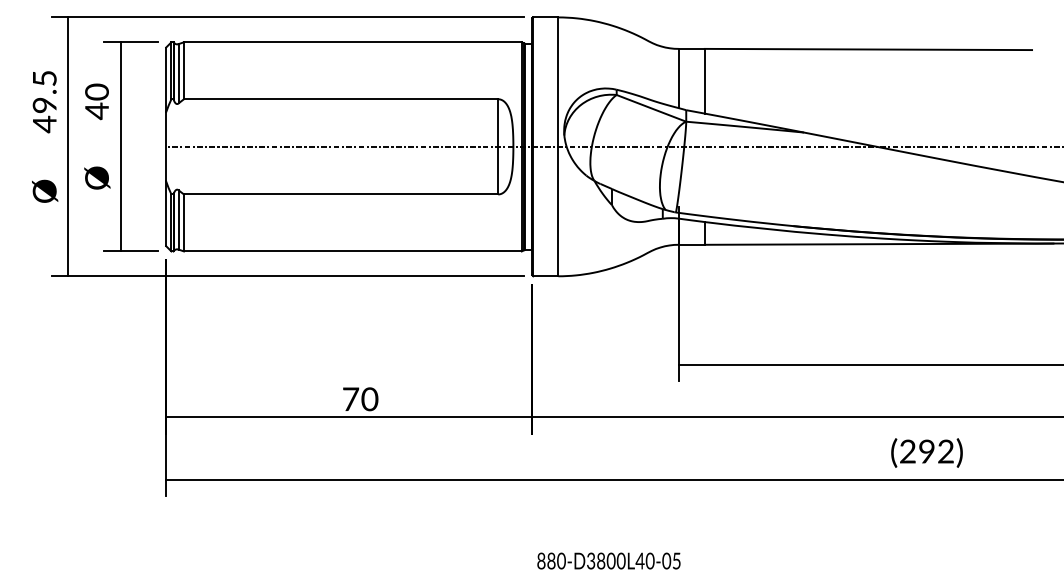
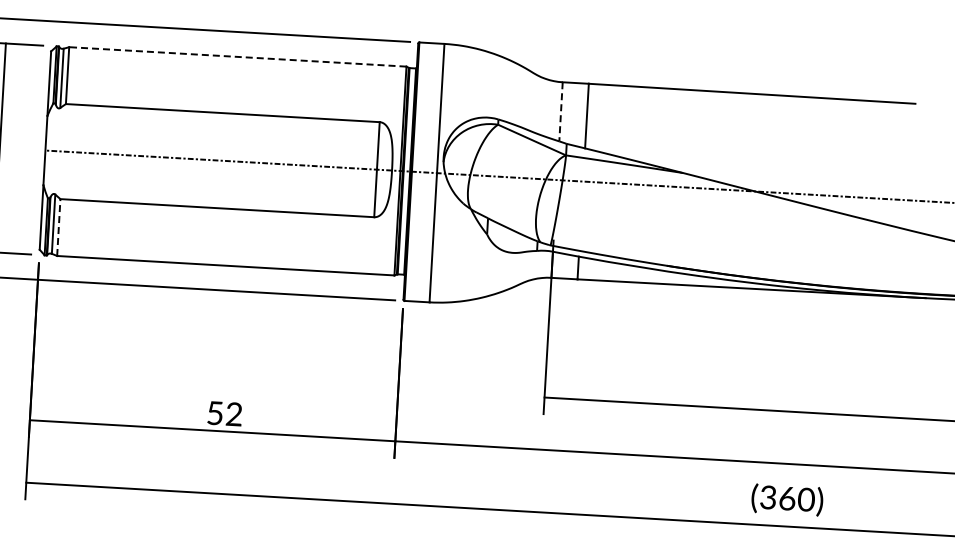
line: (352, 42) -> (237, 57), solid -> dashed
line: (678, 78) -> (560, 111), solid -> dashed
line: (183, 222) -> (58, 227), solid -> dashed
text: (360, 399) -> (224, 413), 70 -> 52
text: (927, 451) -> (787, 498), (292) -> (360)

